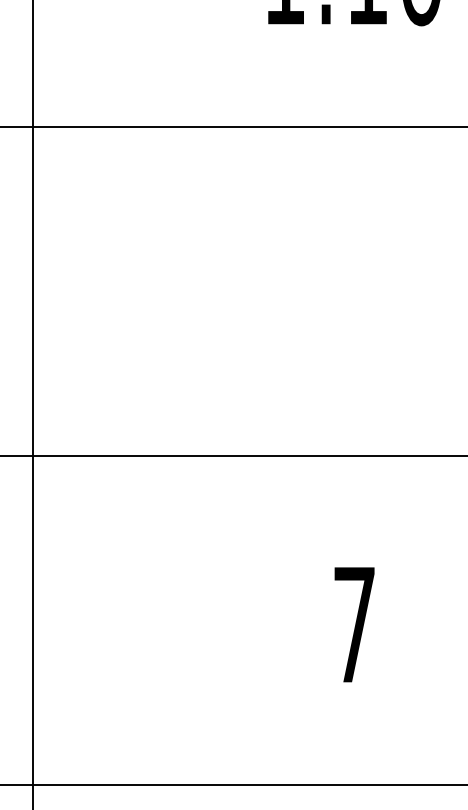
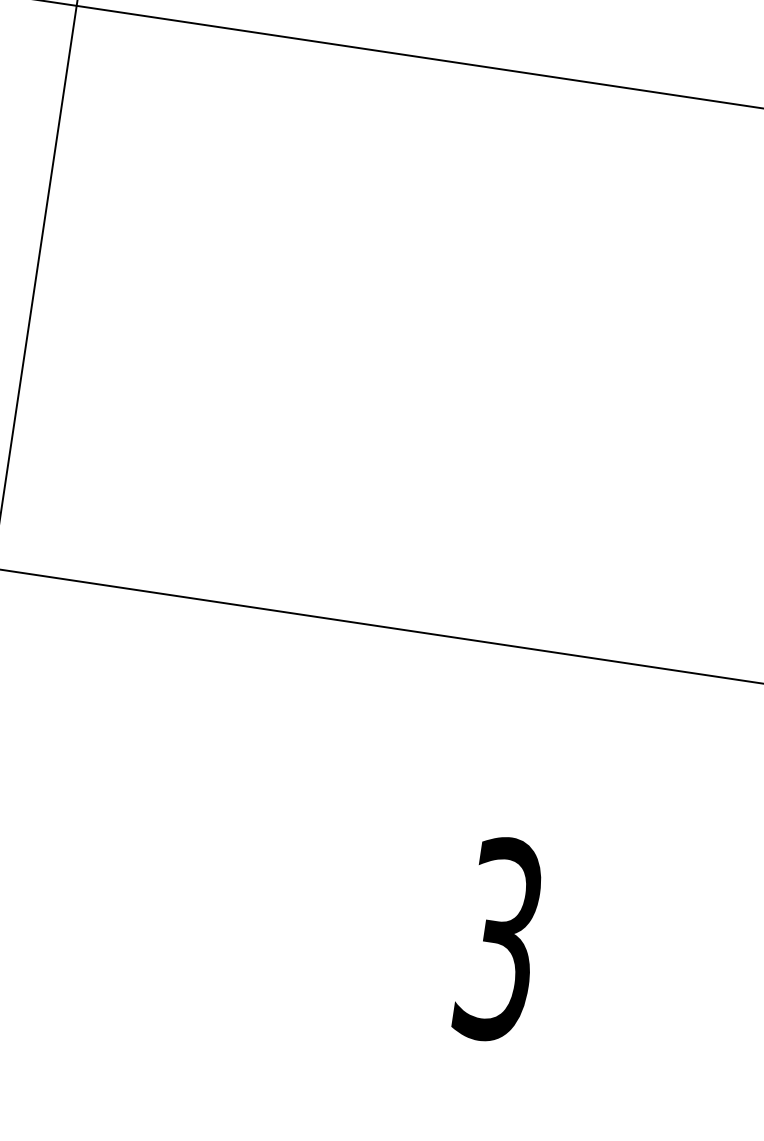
text: (354, 624) -> (499, 939), 7 -> 3

